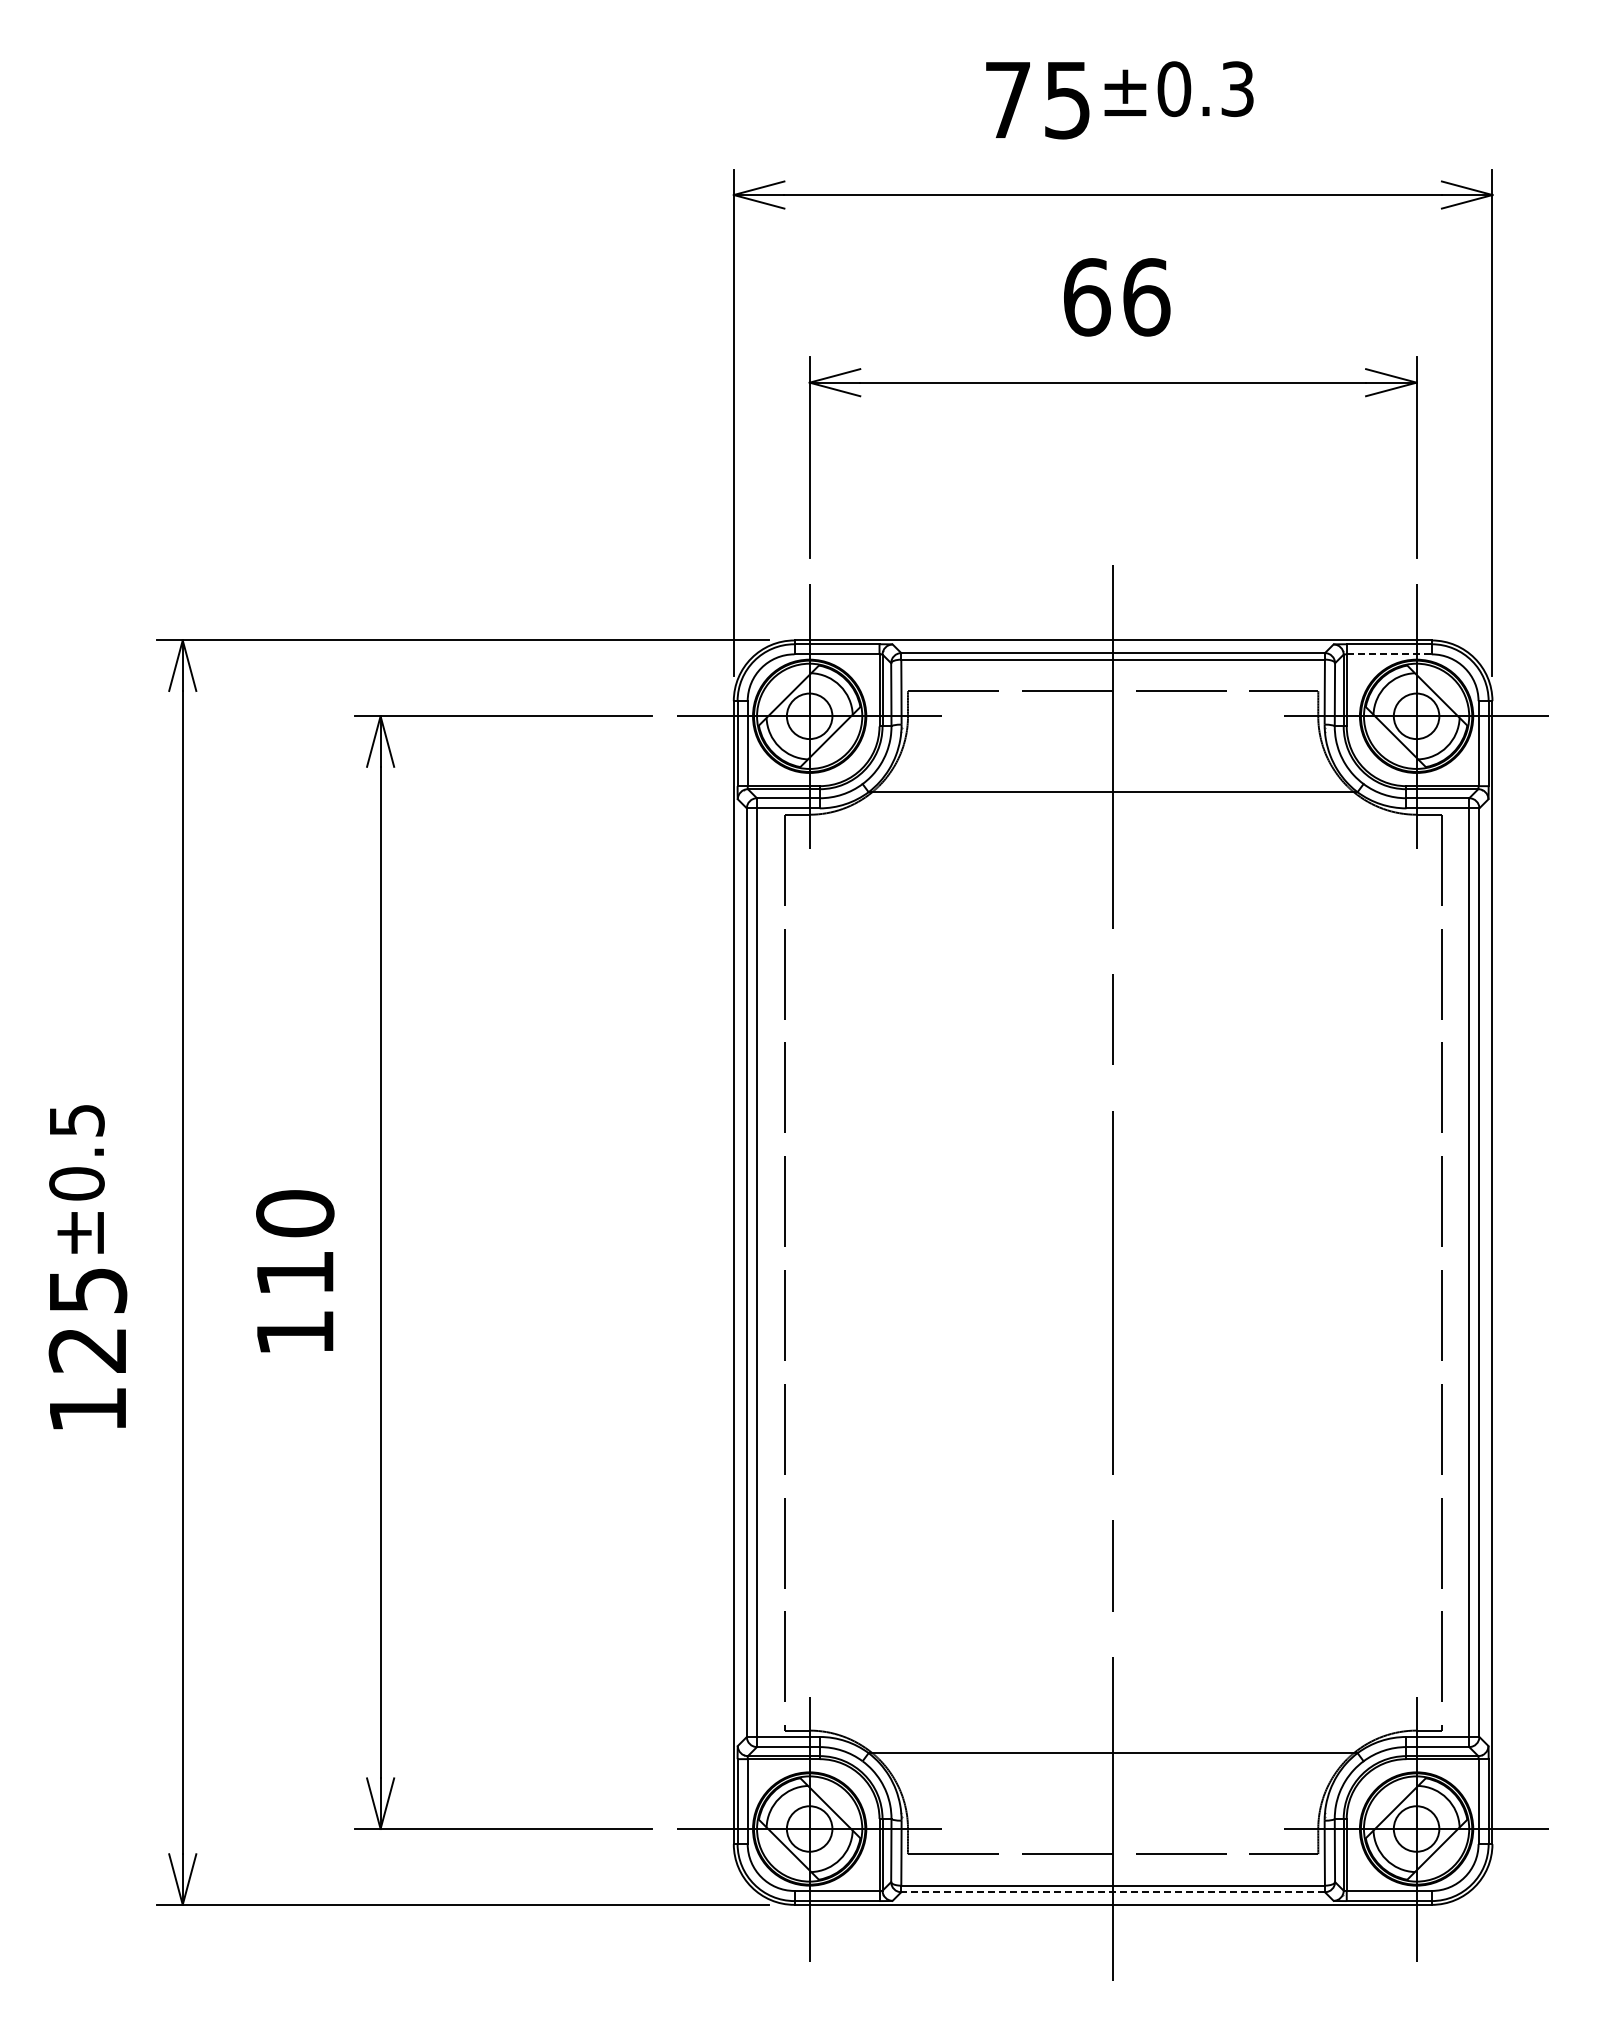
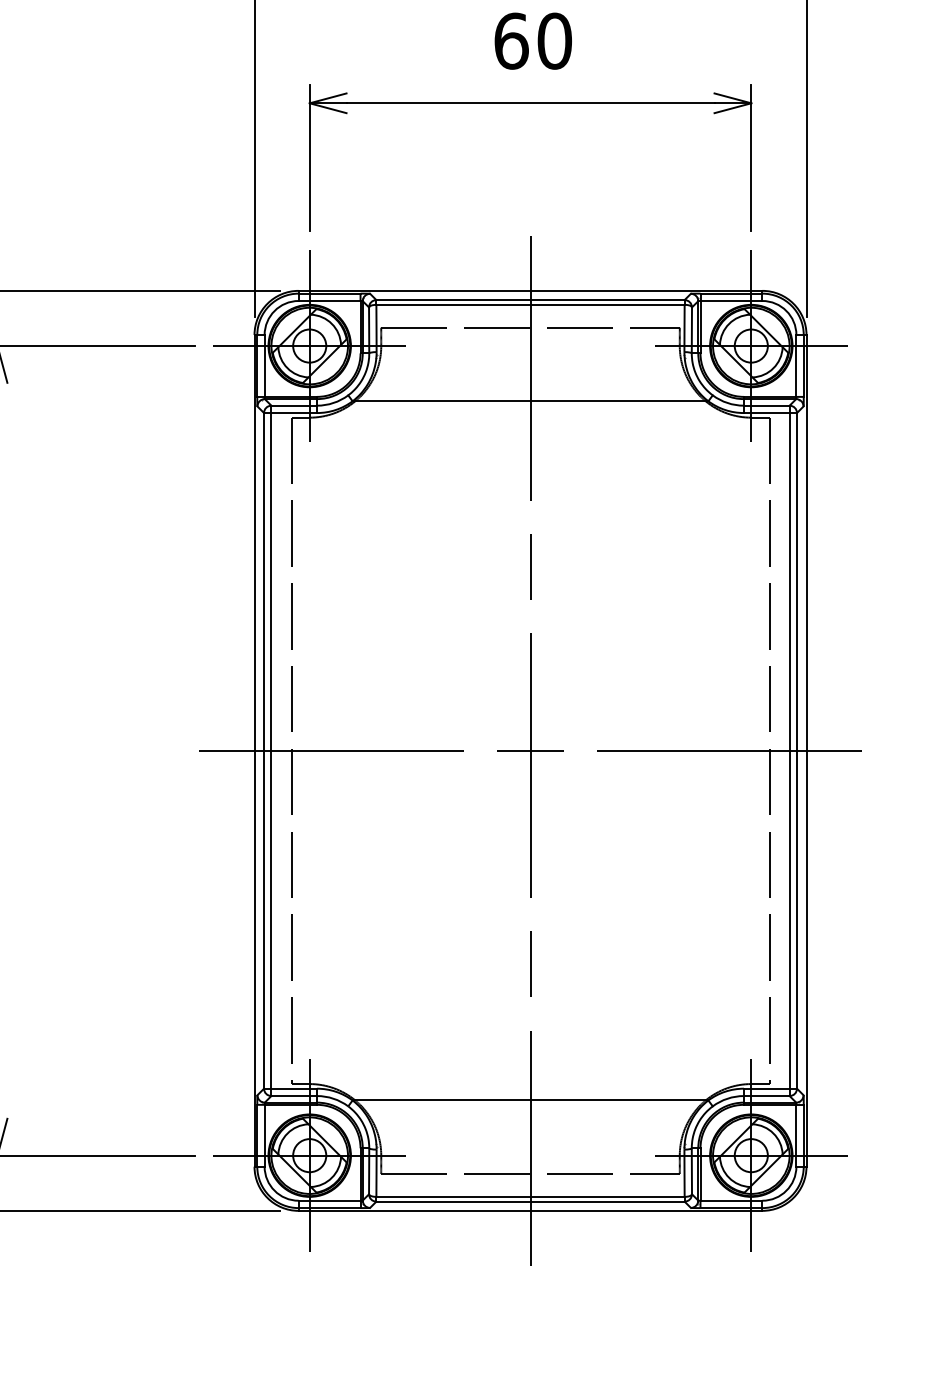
text: (1146, 297) -> (554, 41), 66 -> 60
line: (1389, 654) -> (731, 301), dashed -> solid
line: (1112, 1272) -> (530, 750), added
line: (1113, 1892) -> (530, 1201), dashed -> solid

